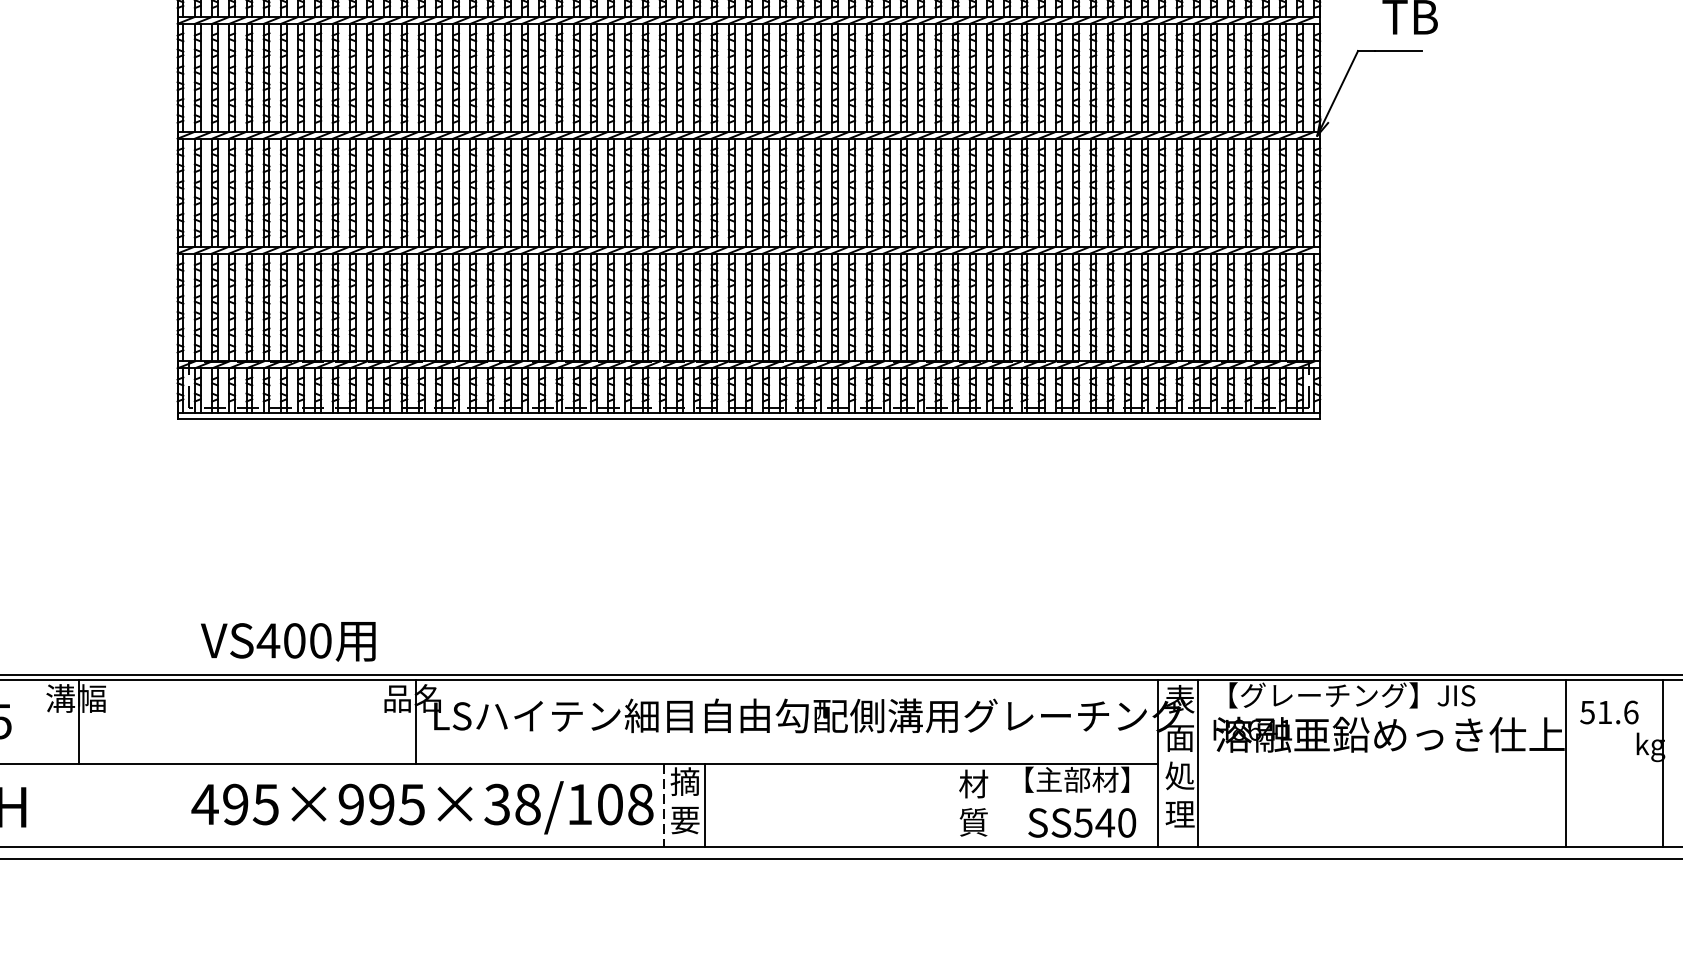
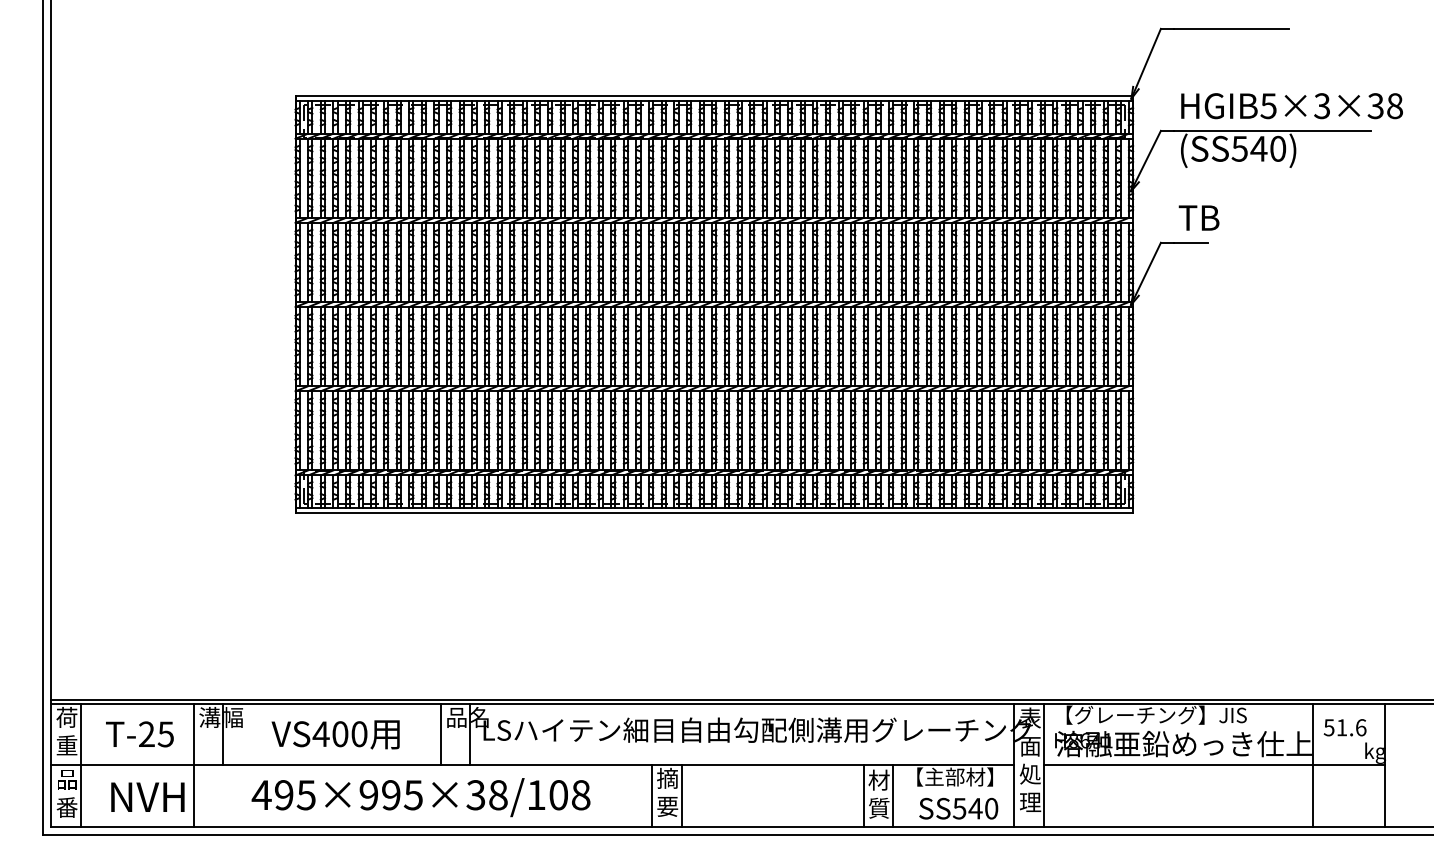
text: (288, 641) -> (335, 734), moved
line: (375, 721) -> (440, 734), added
line: (38, 764) -> (193, 765), added
line: (1429, 764) -> (1213, 765), added
line: (952, 804) -> (863, 795), added
line: (993, 804) -> (893, 795), added
line: (664, 806) -> (652, 796), dashed -> solid
text: (421, 807) -> (420, 797), moved

